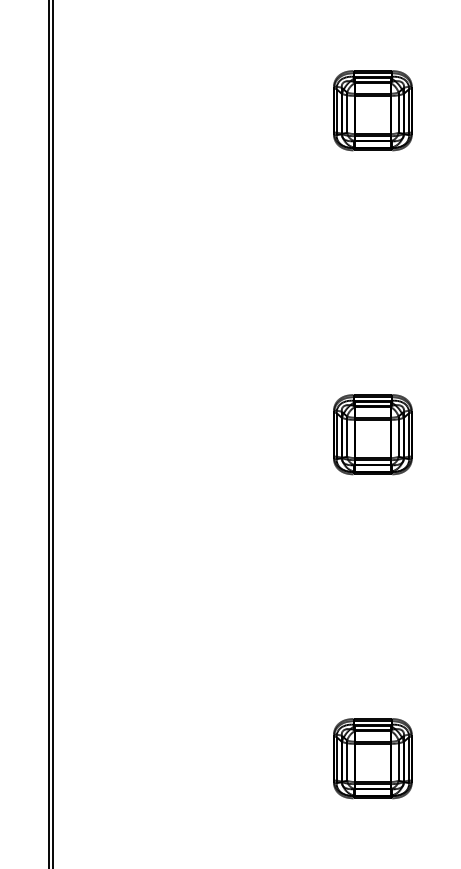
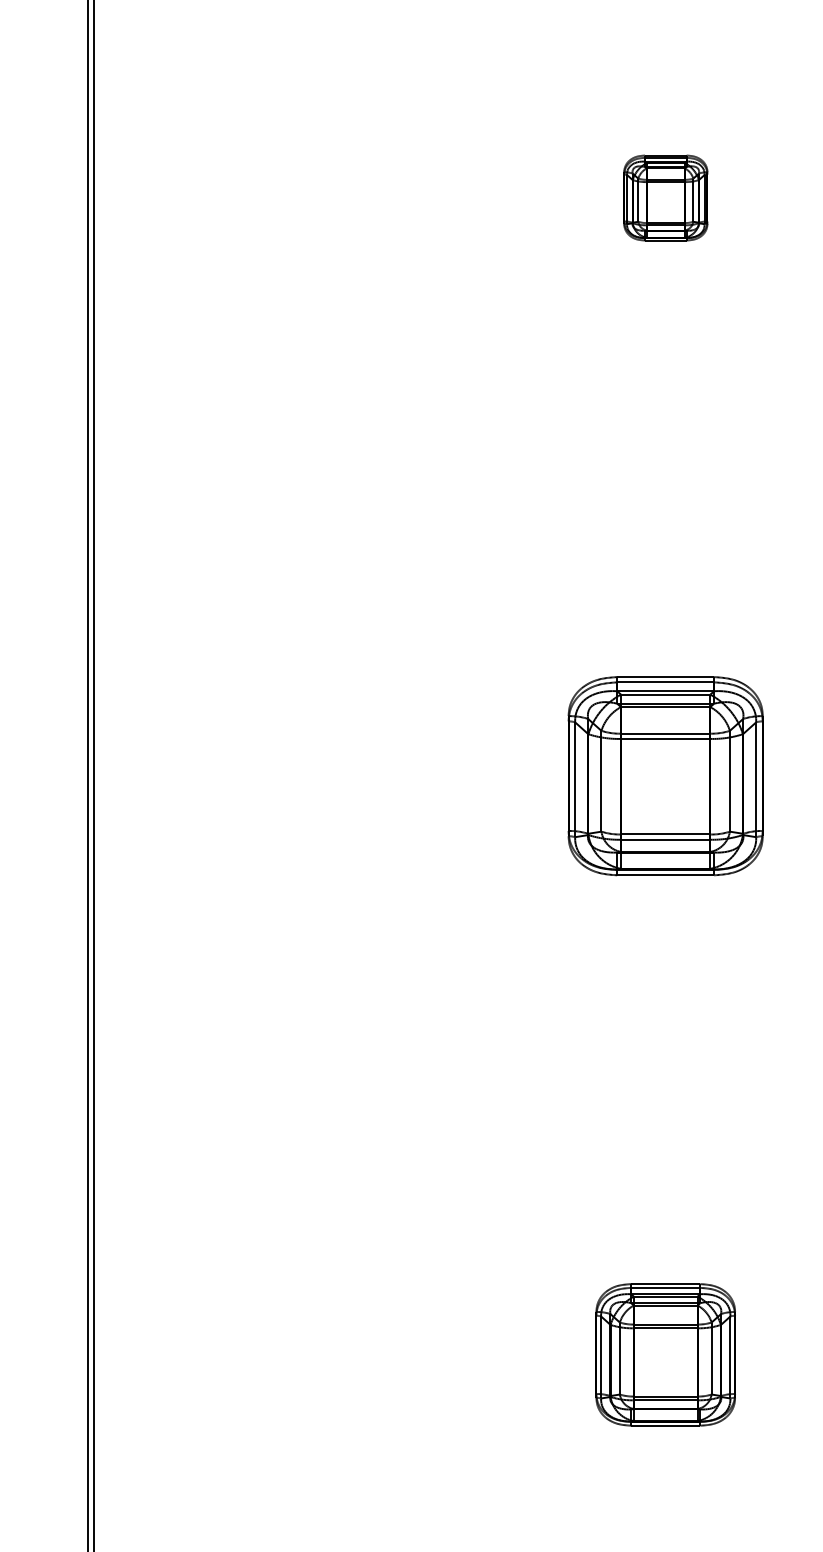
part: (372, 110) -> (665, 197), size x0.6
part: (372, 434) -> (665, 776), size x1.4

